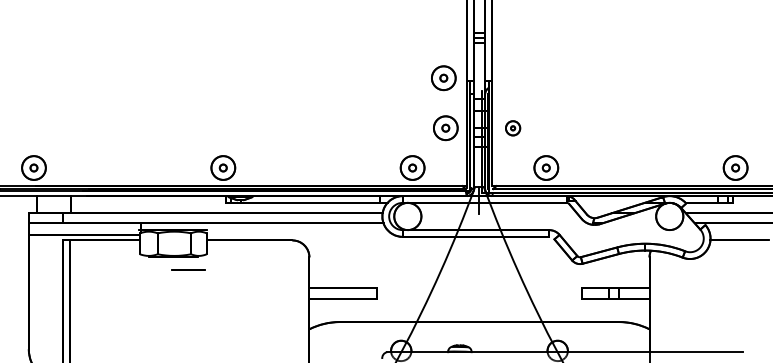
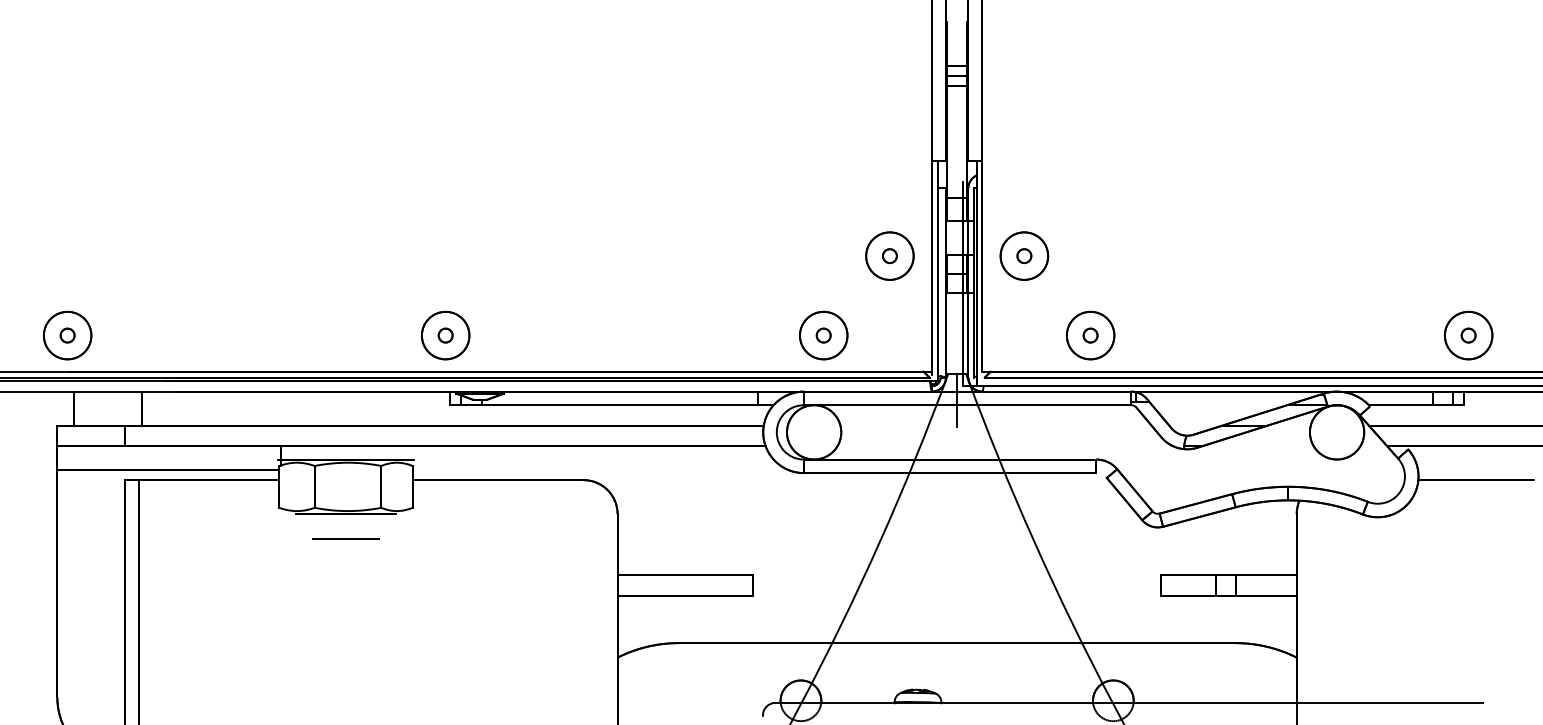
part: (443, 78) -> (885, 156), removed
part: (512, 128) -> (1023, 256), size x1.67
line: (188, 269) -> (346, 538), moved

